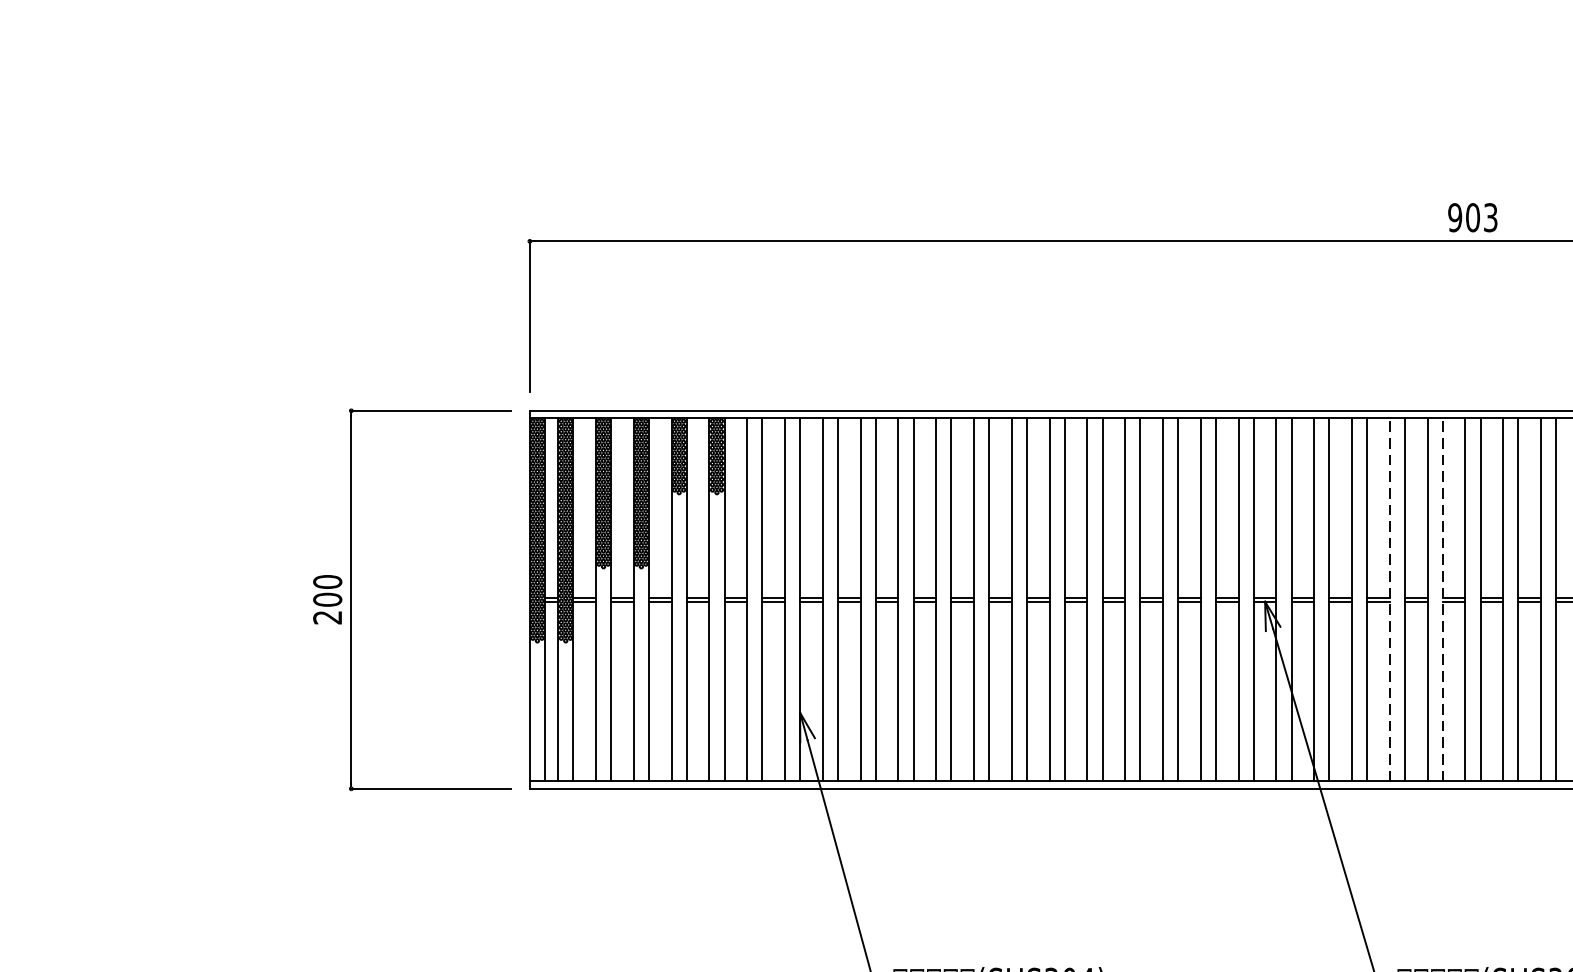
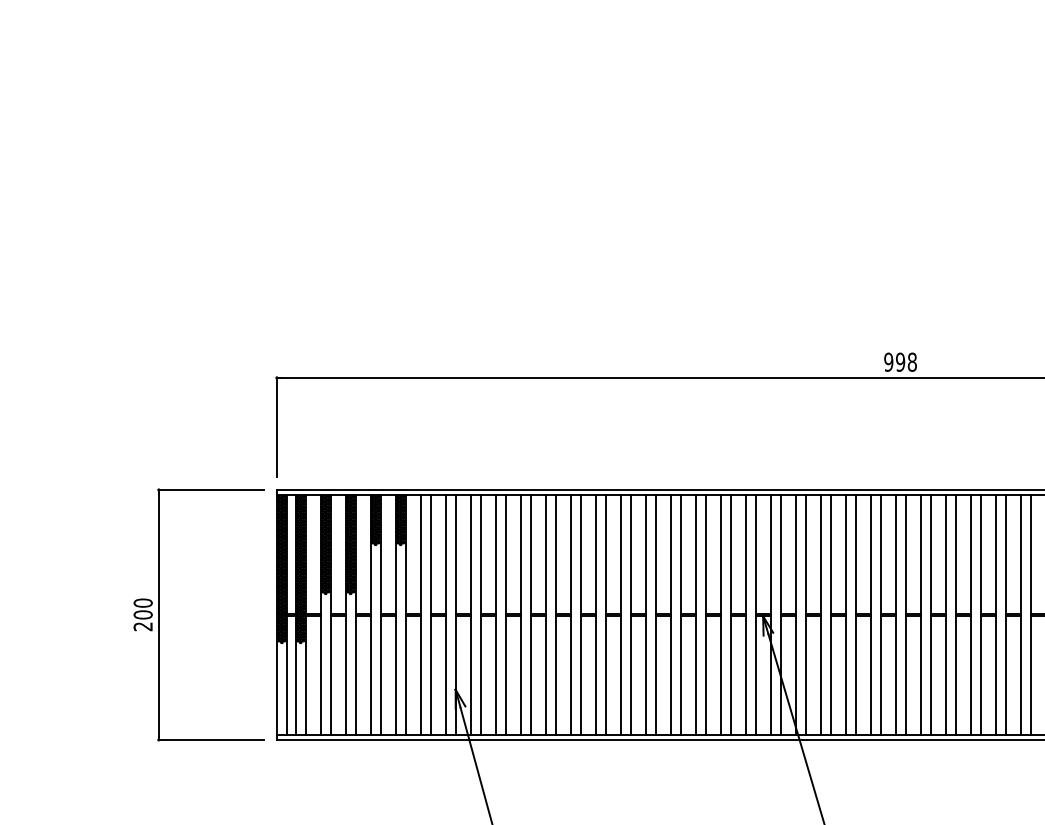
text: (1481, 216) -> (906, 361), 903 -> 998
line: (1389, 599) -> (845, 614), dashed -> solid
line: (1442, 599) -> (880, 614), dashed -> solid

